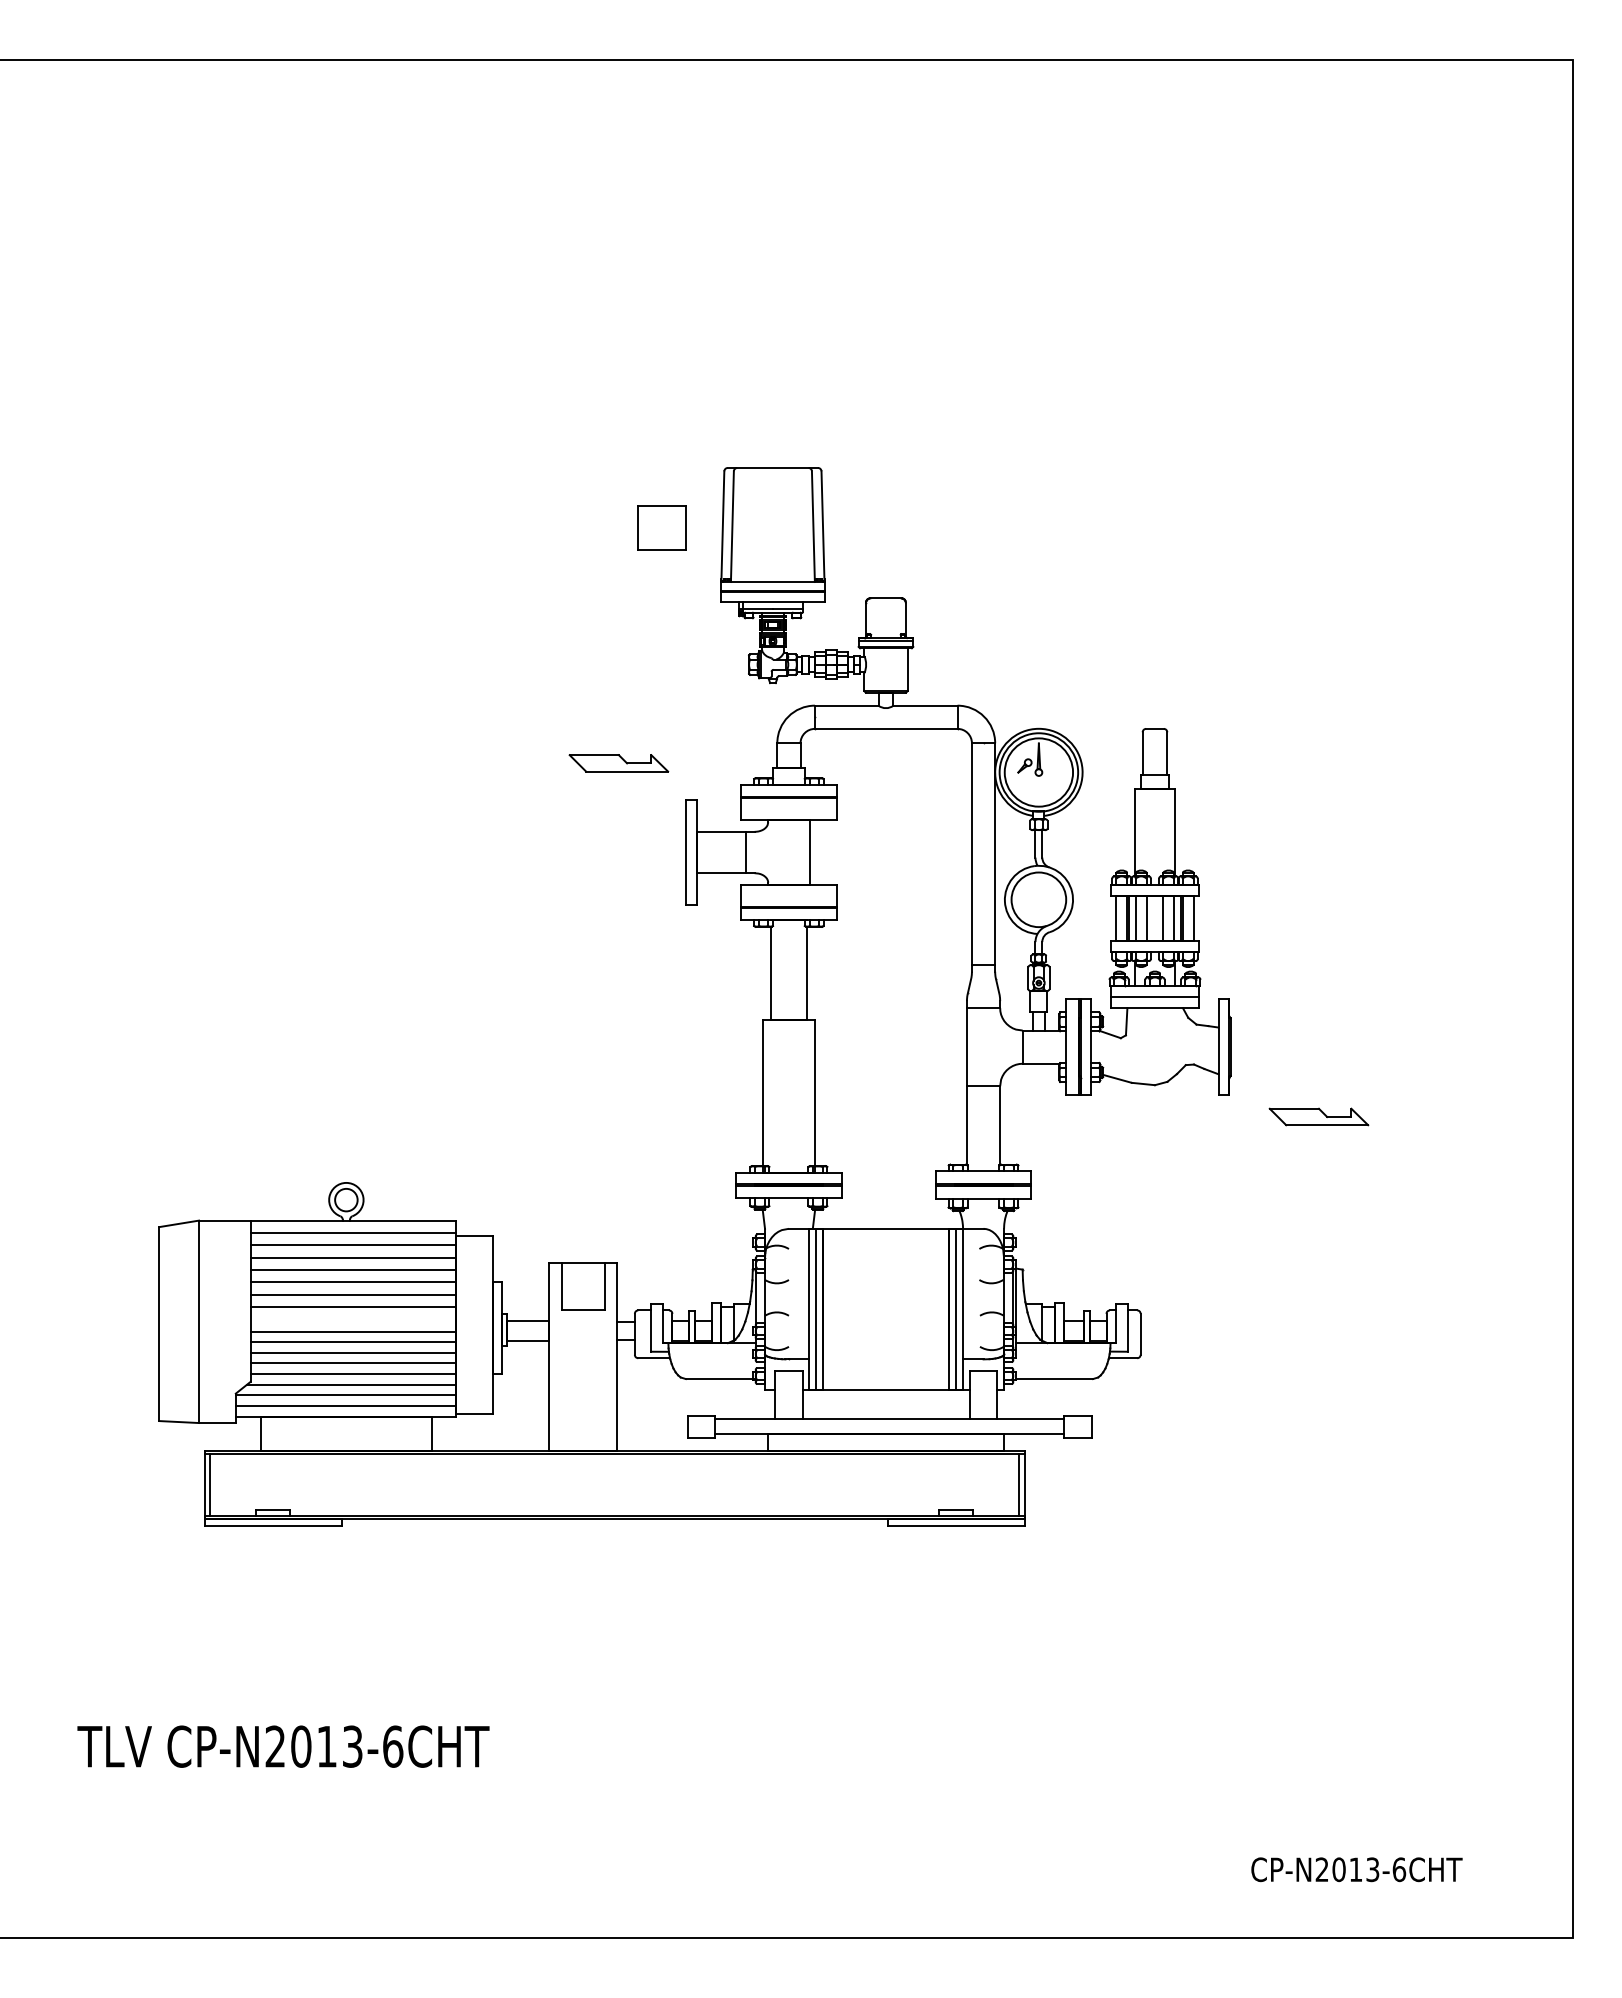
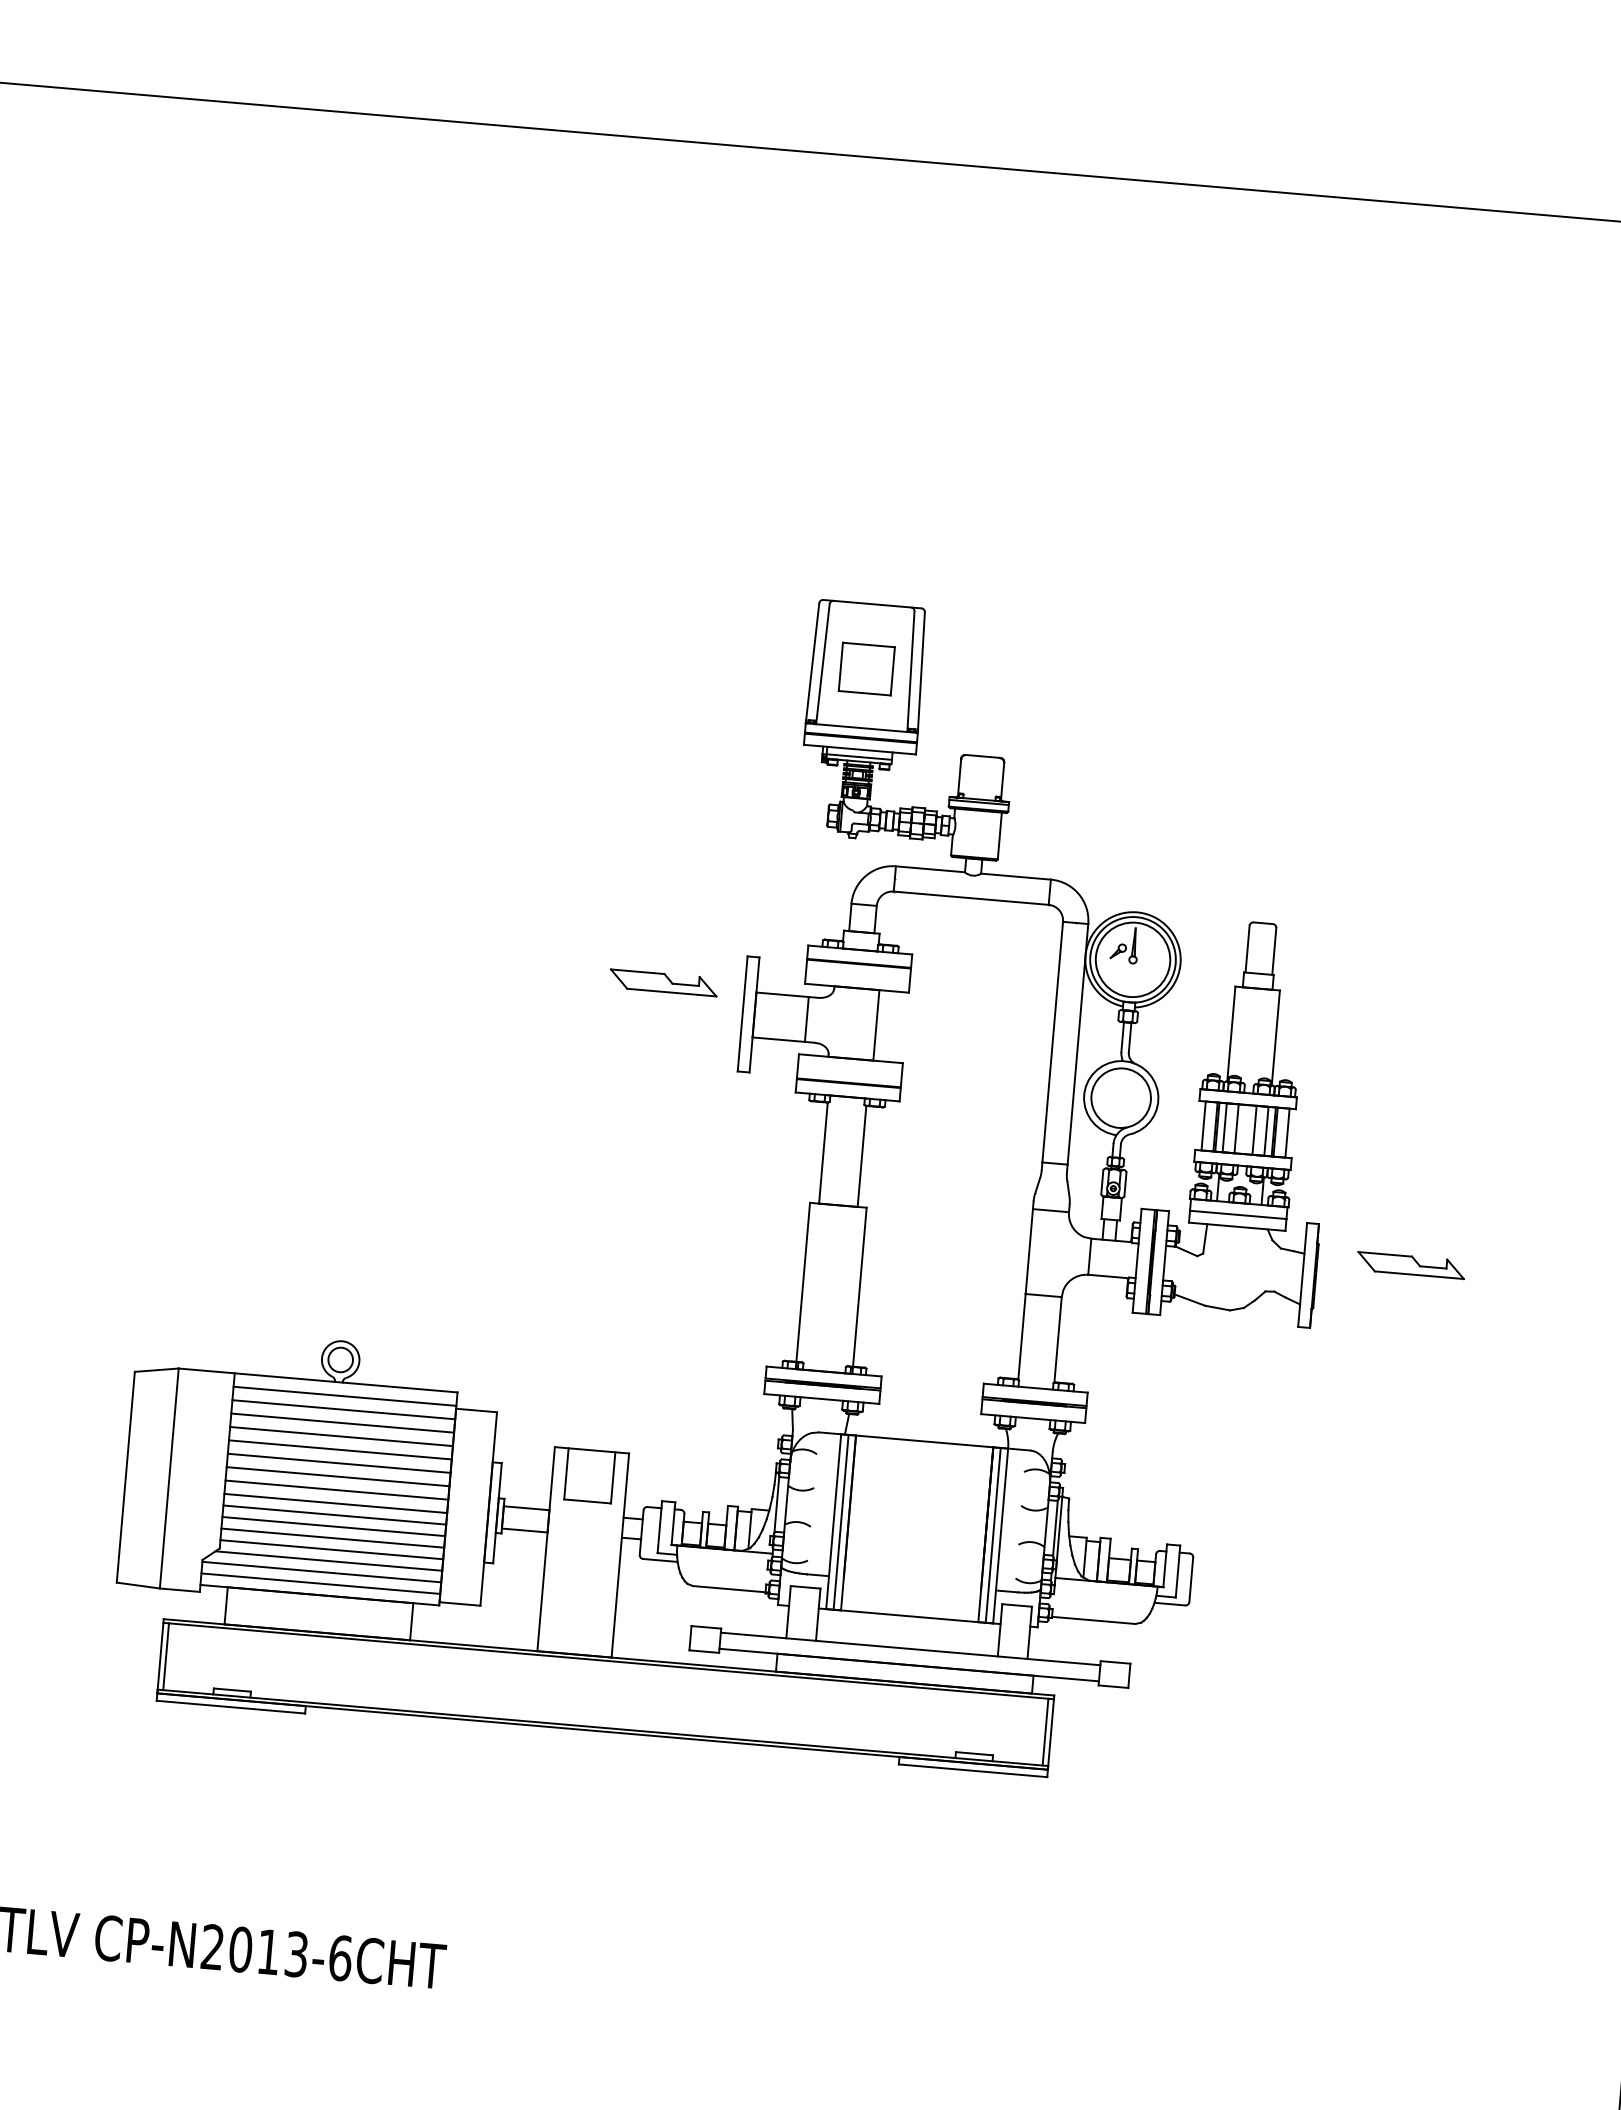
part: (661, 527) -> (866, 668), moved
part: (618, 763) -> (663, 983), moved
part: (1318, 1116) -> (1410, 1264), moved
line: (352, 1319) -> (336, 1490), added

